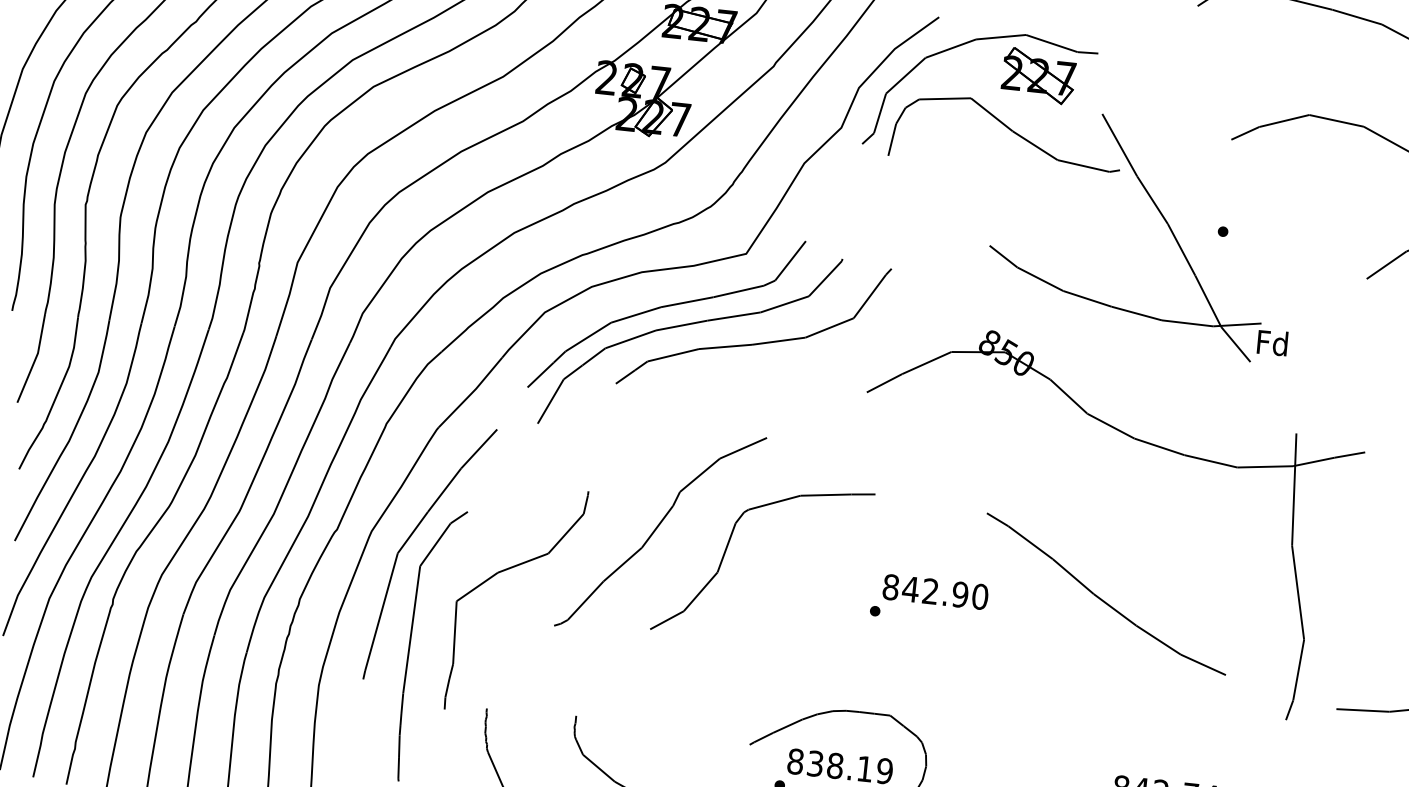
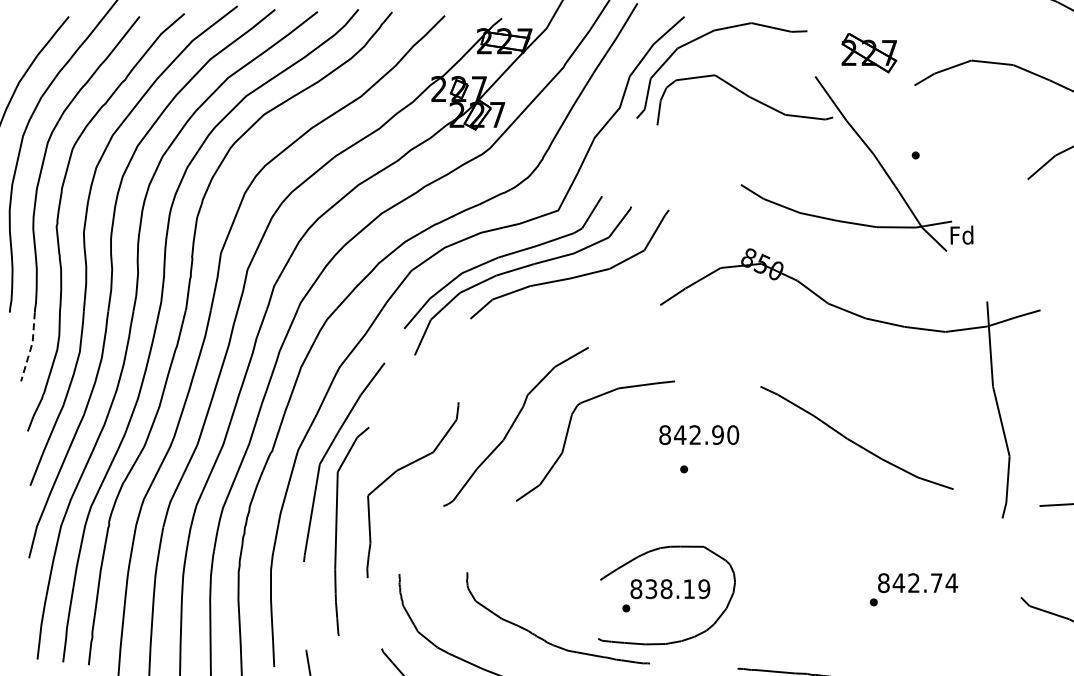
part: (1038, 76) -> (869, 53), moved
line: (35, 359) -> (31, 347), solid -> dashed
text: (936, 591) -> (699, 434), moved

